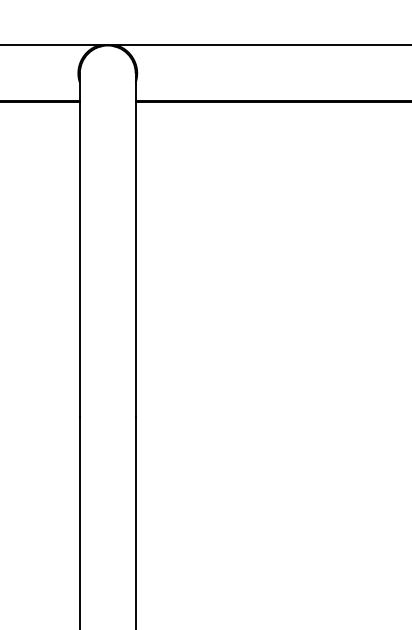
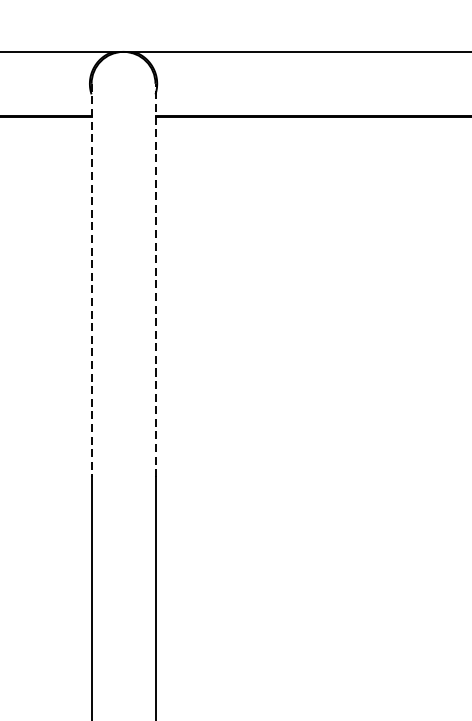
line: (79, 245) -> (91, 280), solid -> dashed
line: (135, 245) -> (155, 280), solid -> dashed

